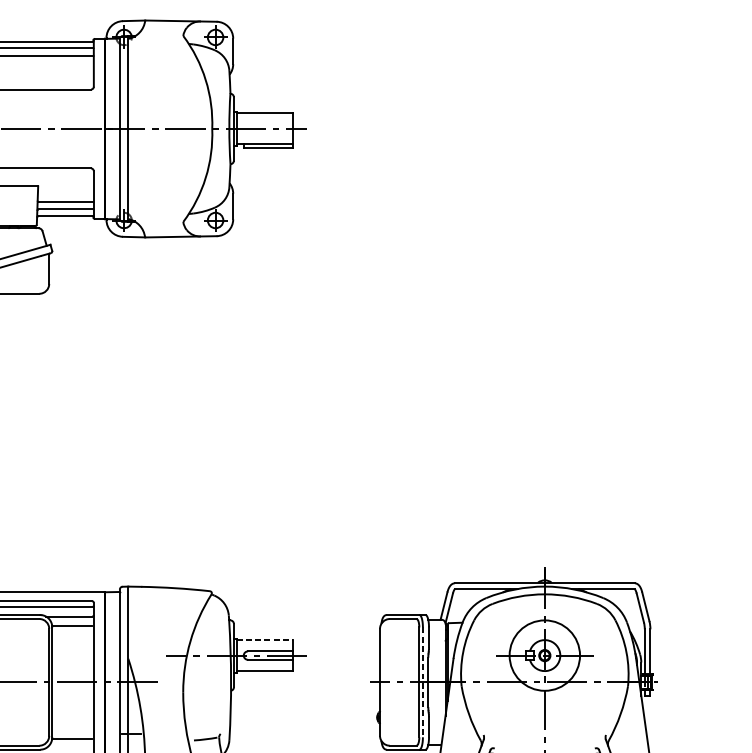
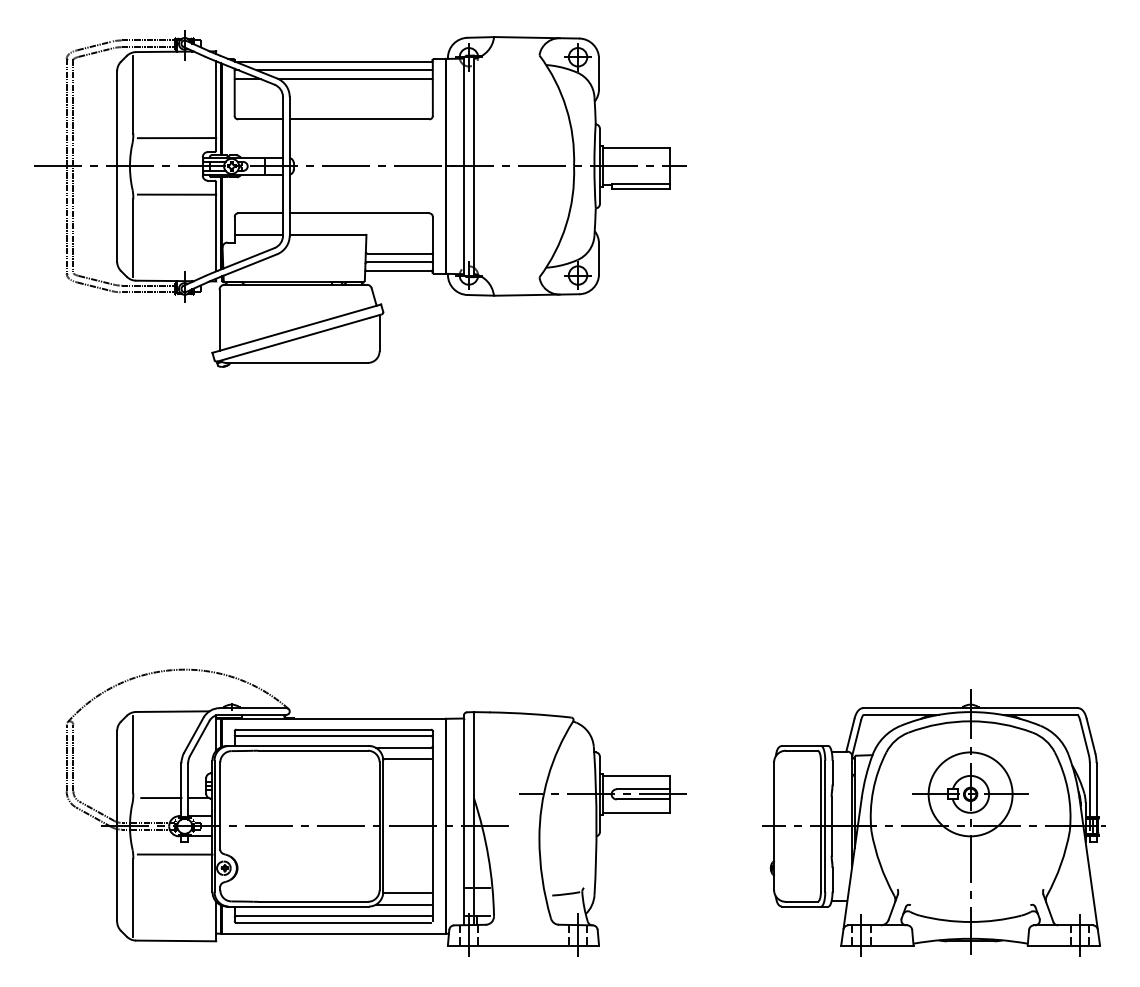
line: (264, 639) -> (636, 775), dashed -> solid
line: (423, 682) -> (825, 826), dashed -> solid
line: (69, 747) -> (403, 904), added

